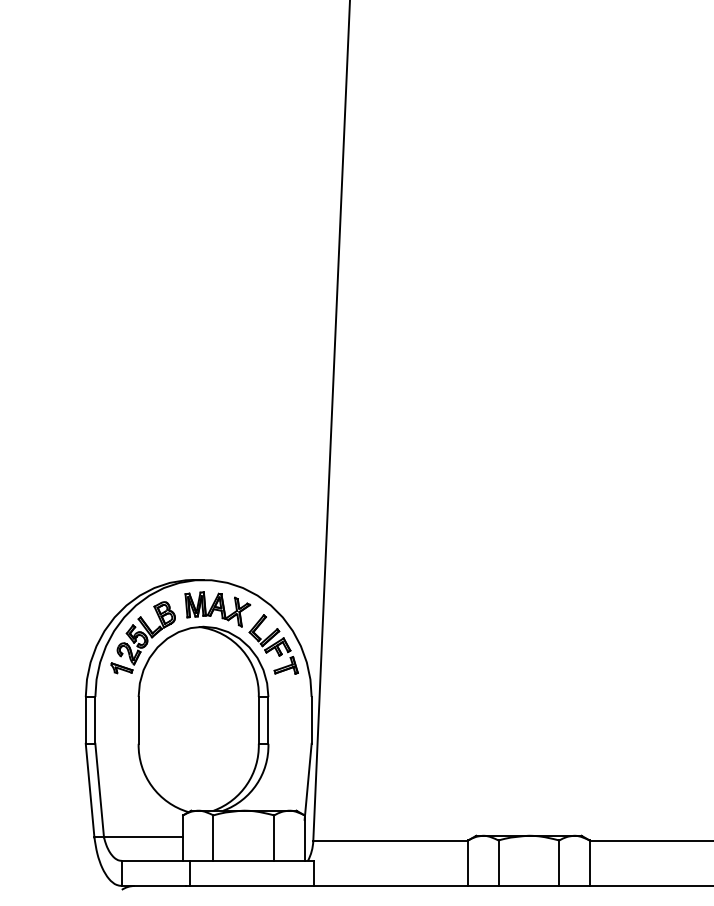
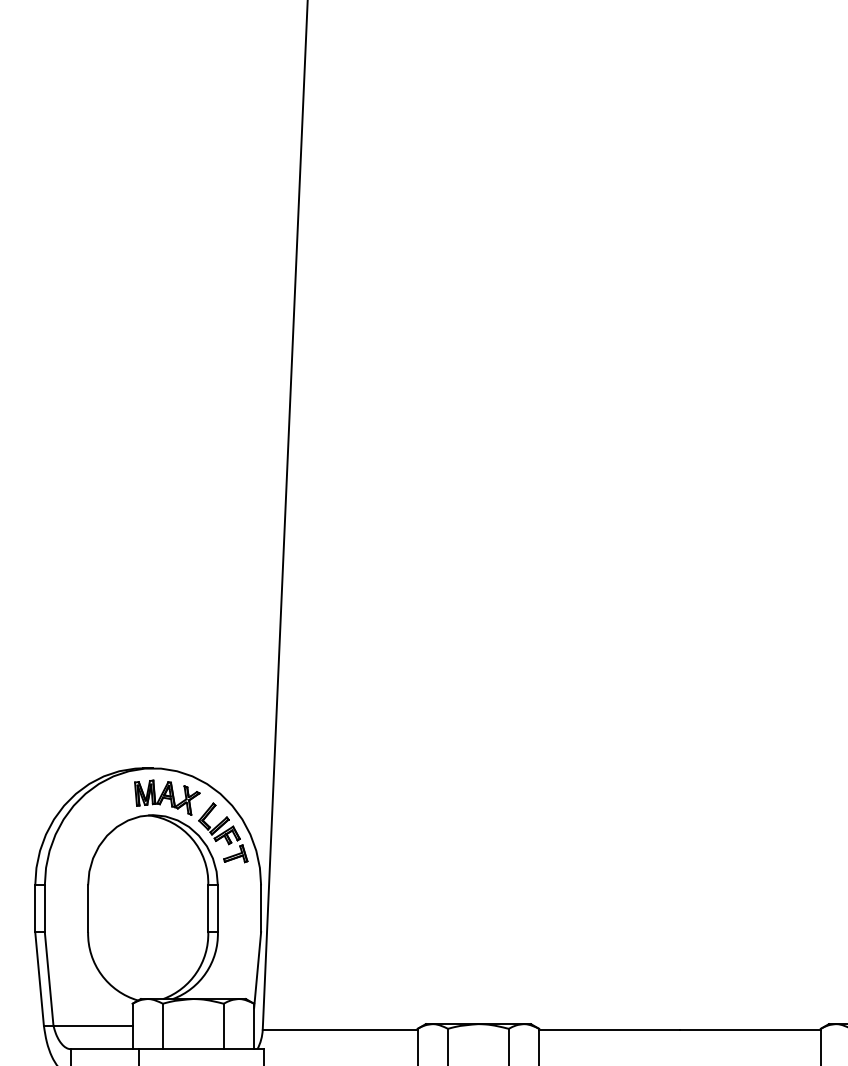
part: (143, 637) -> (92, 825), removed

